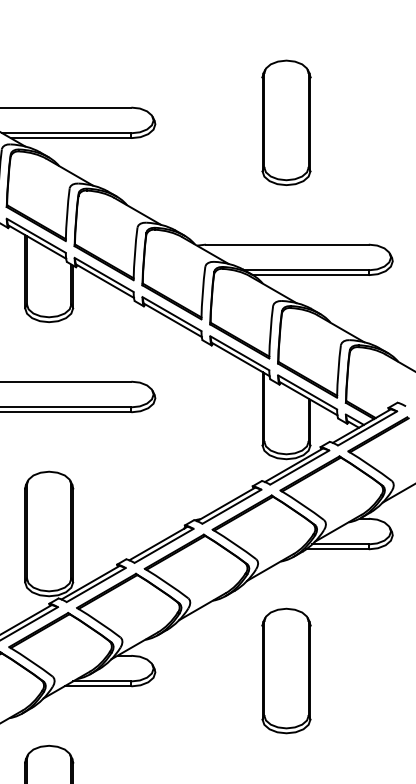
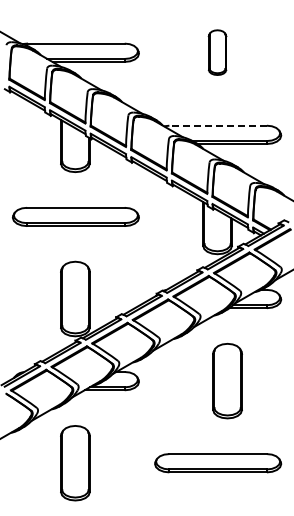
part: (286, 122) -> (217, 52), size x0.6
line: (288, 244) -> (218, 125), solid -> dashed
part: (286, 671) -> (227, 381), moved

